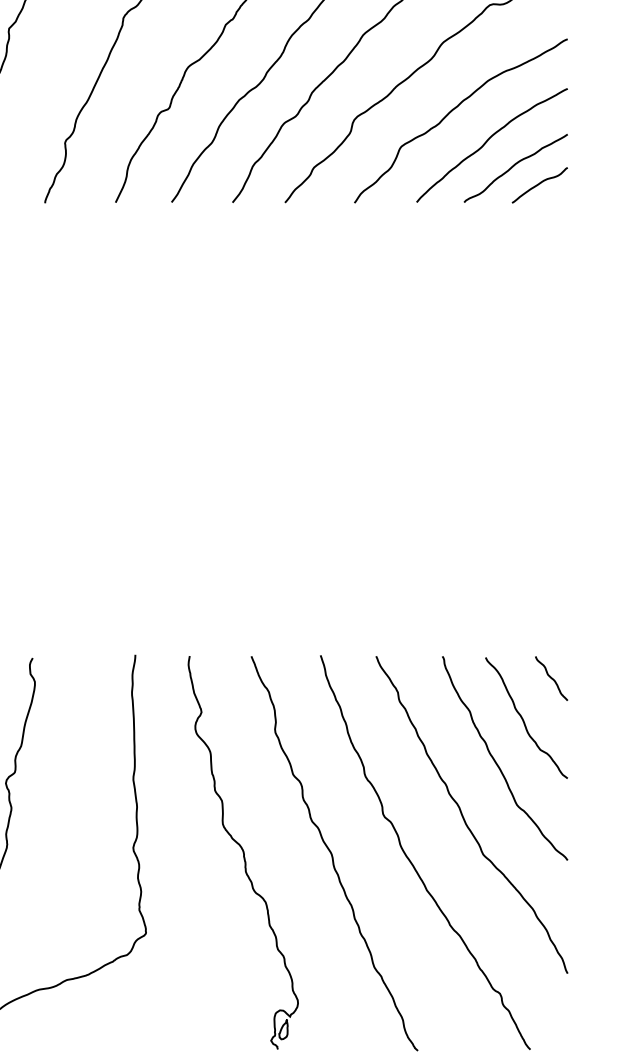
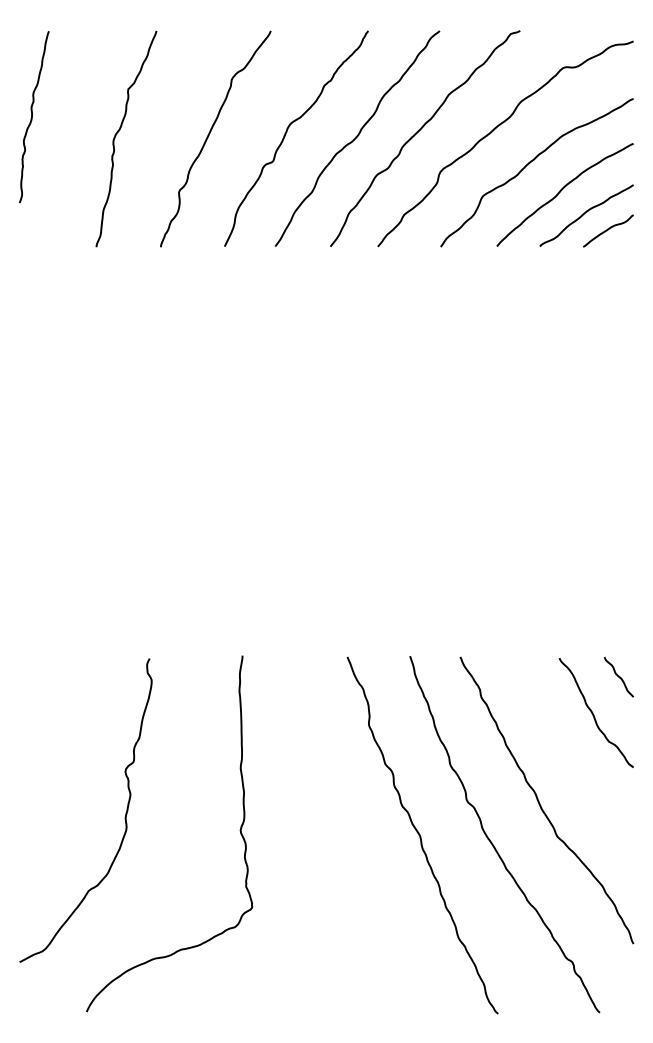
curve: (496, 761) -> (569, 752), removed
part: (242, 852) -> (339, 834), removed

